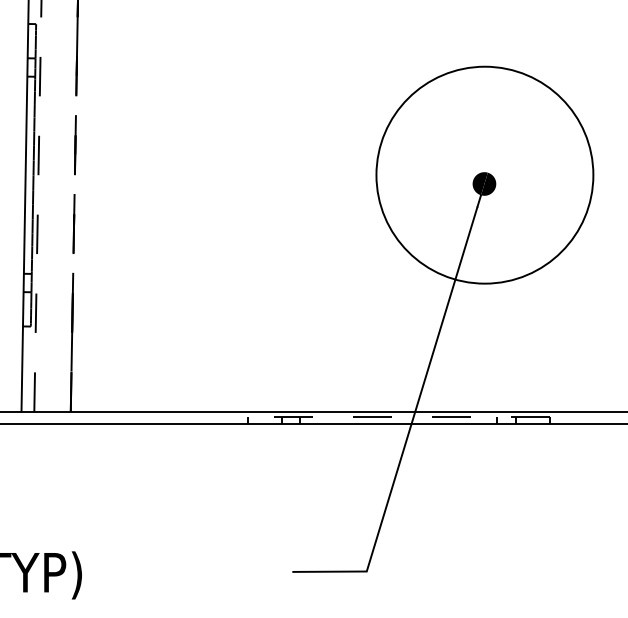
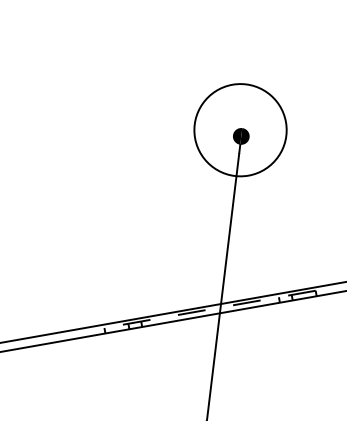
circle: (484, 174) -> (240, 129), size x0.6

